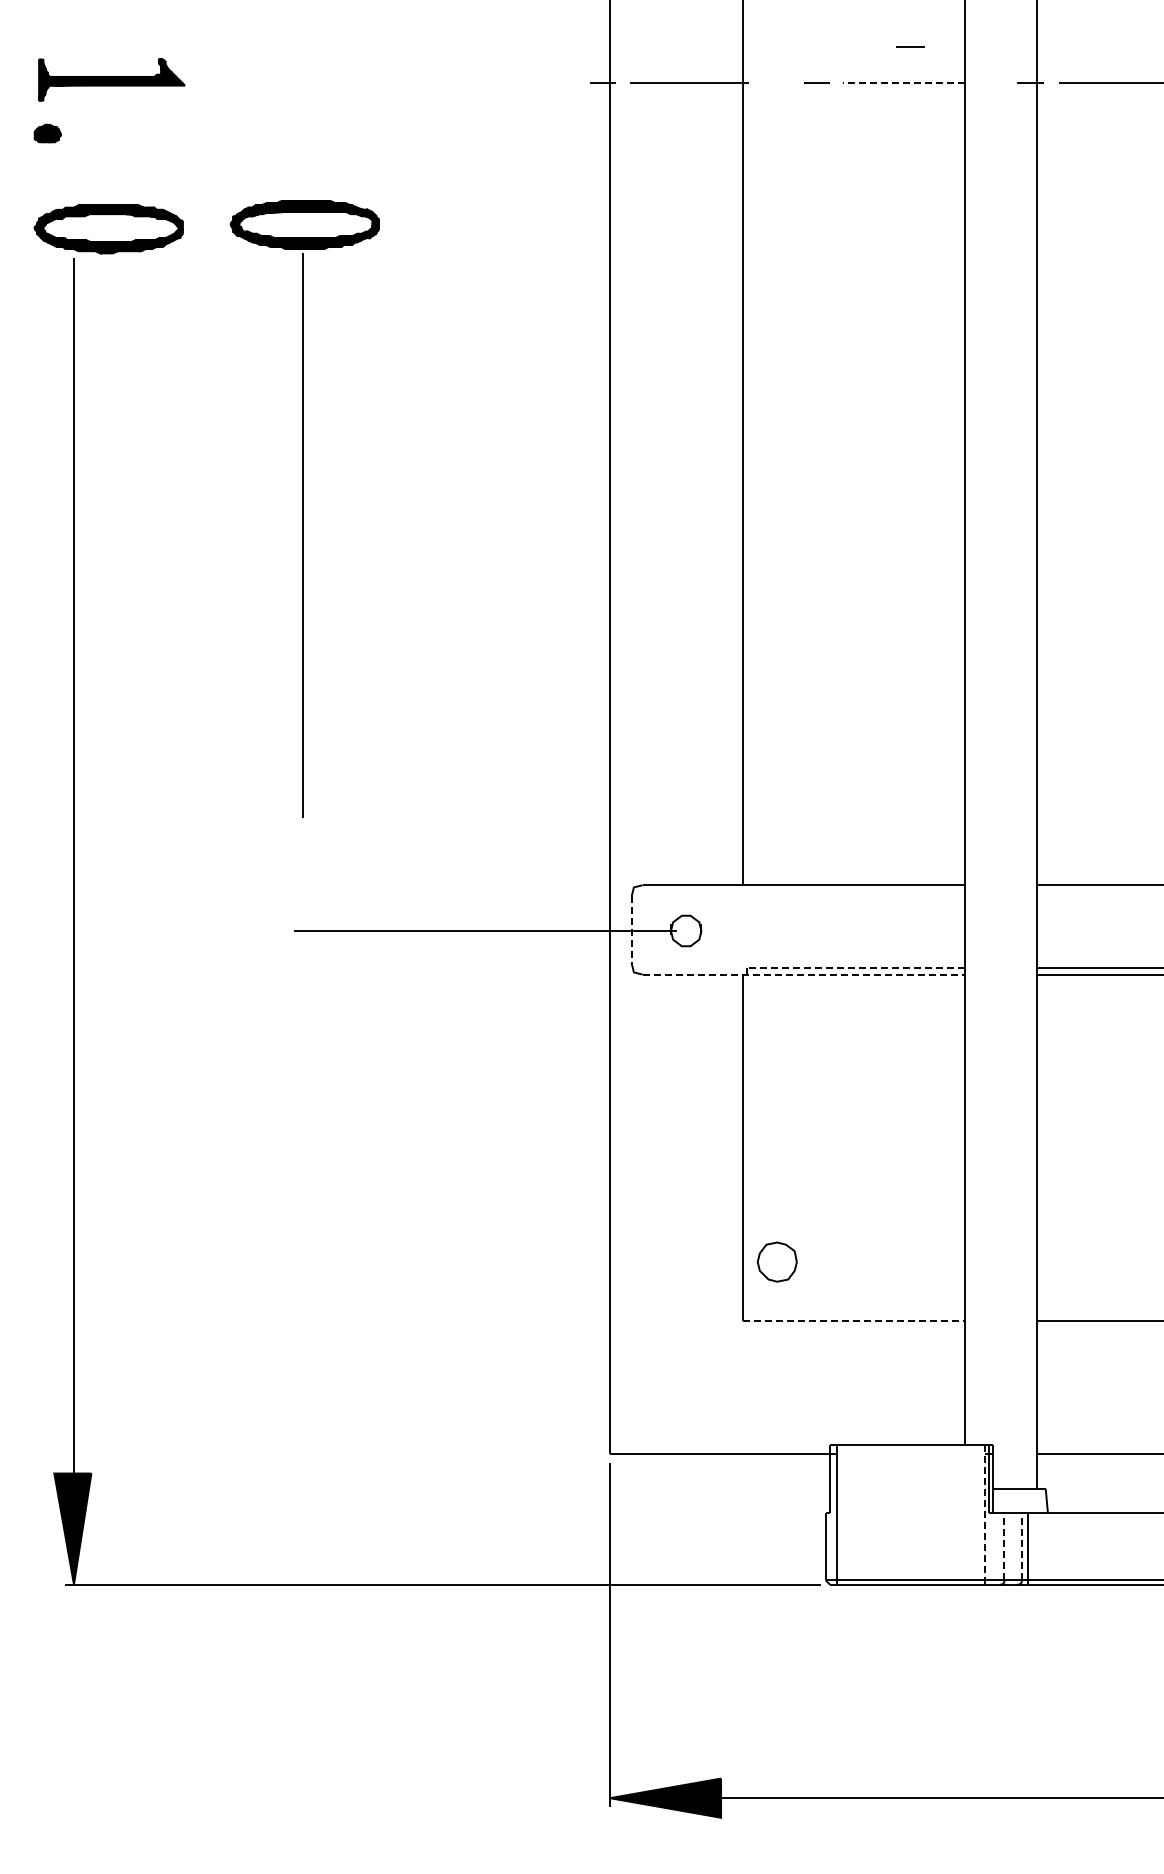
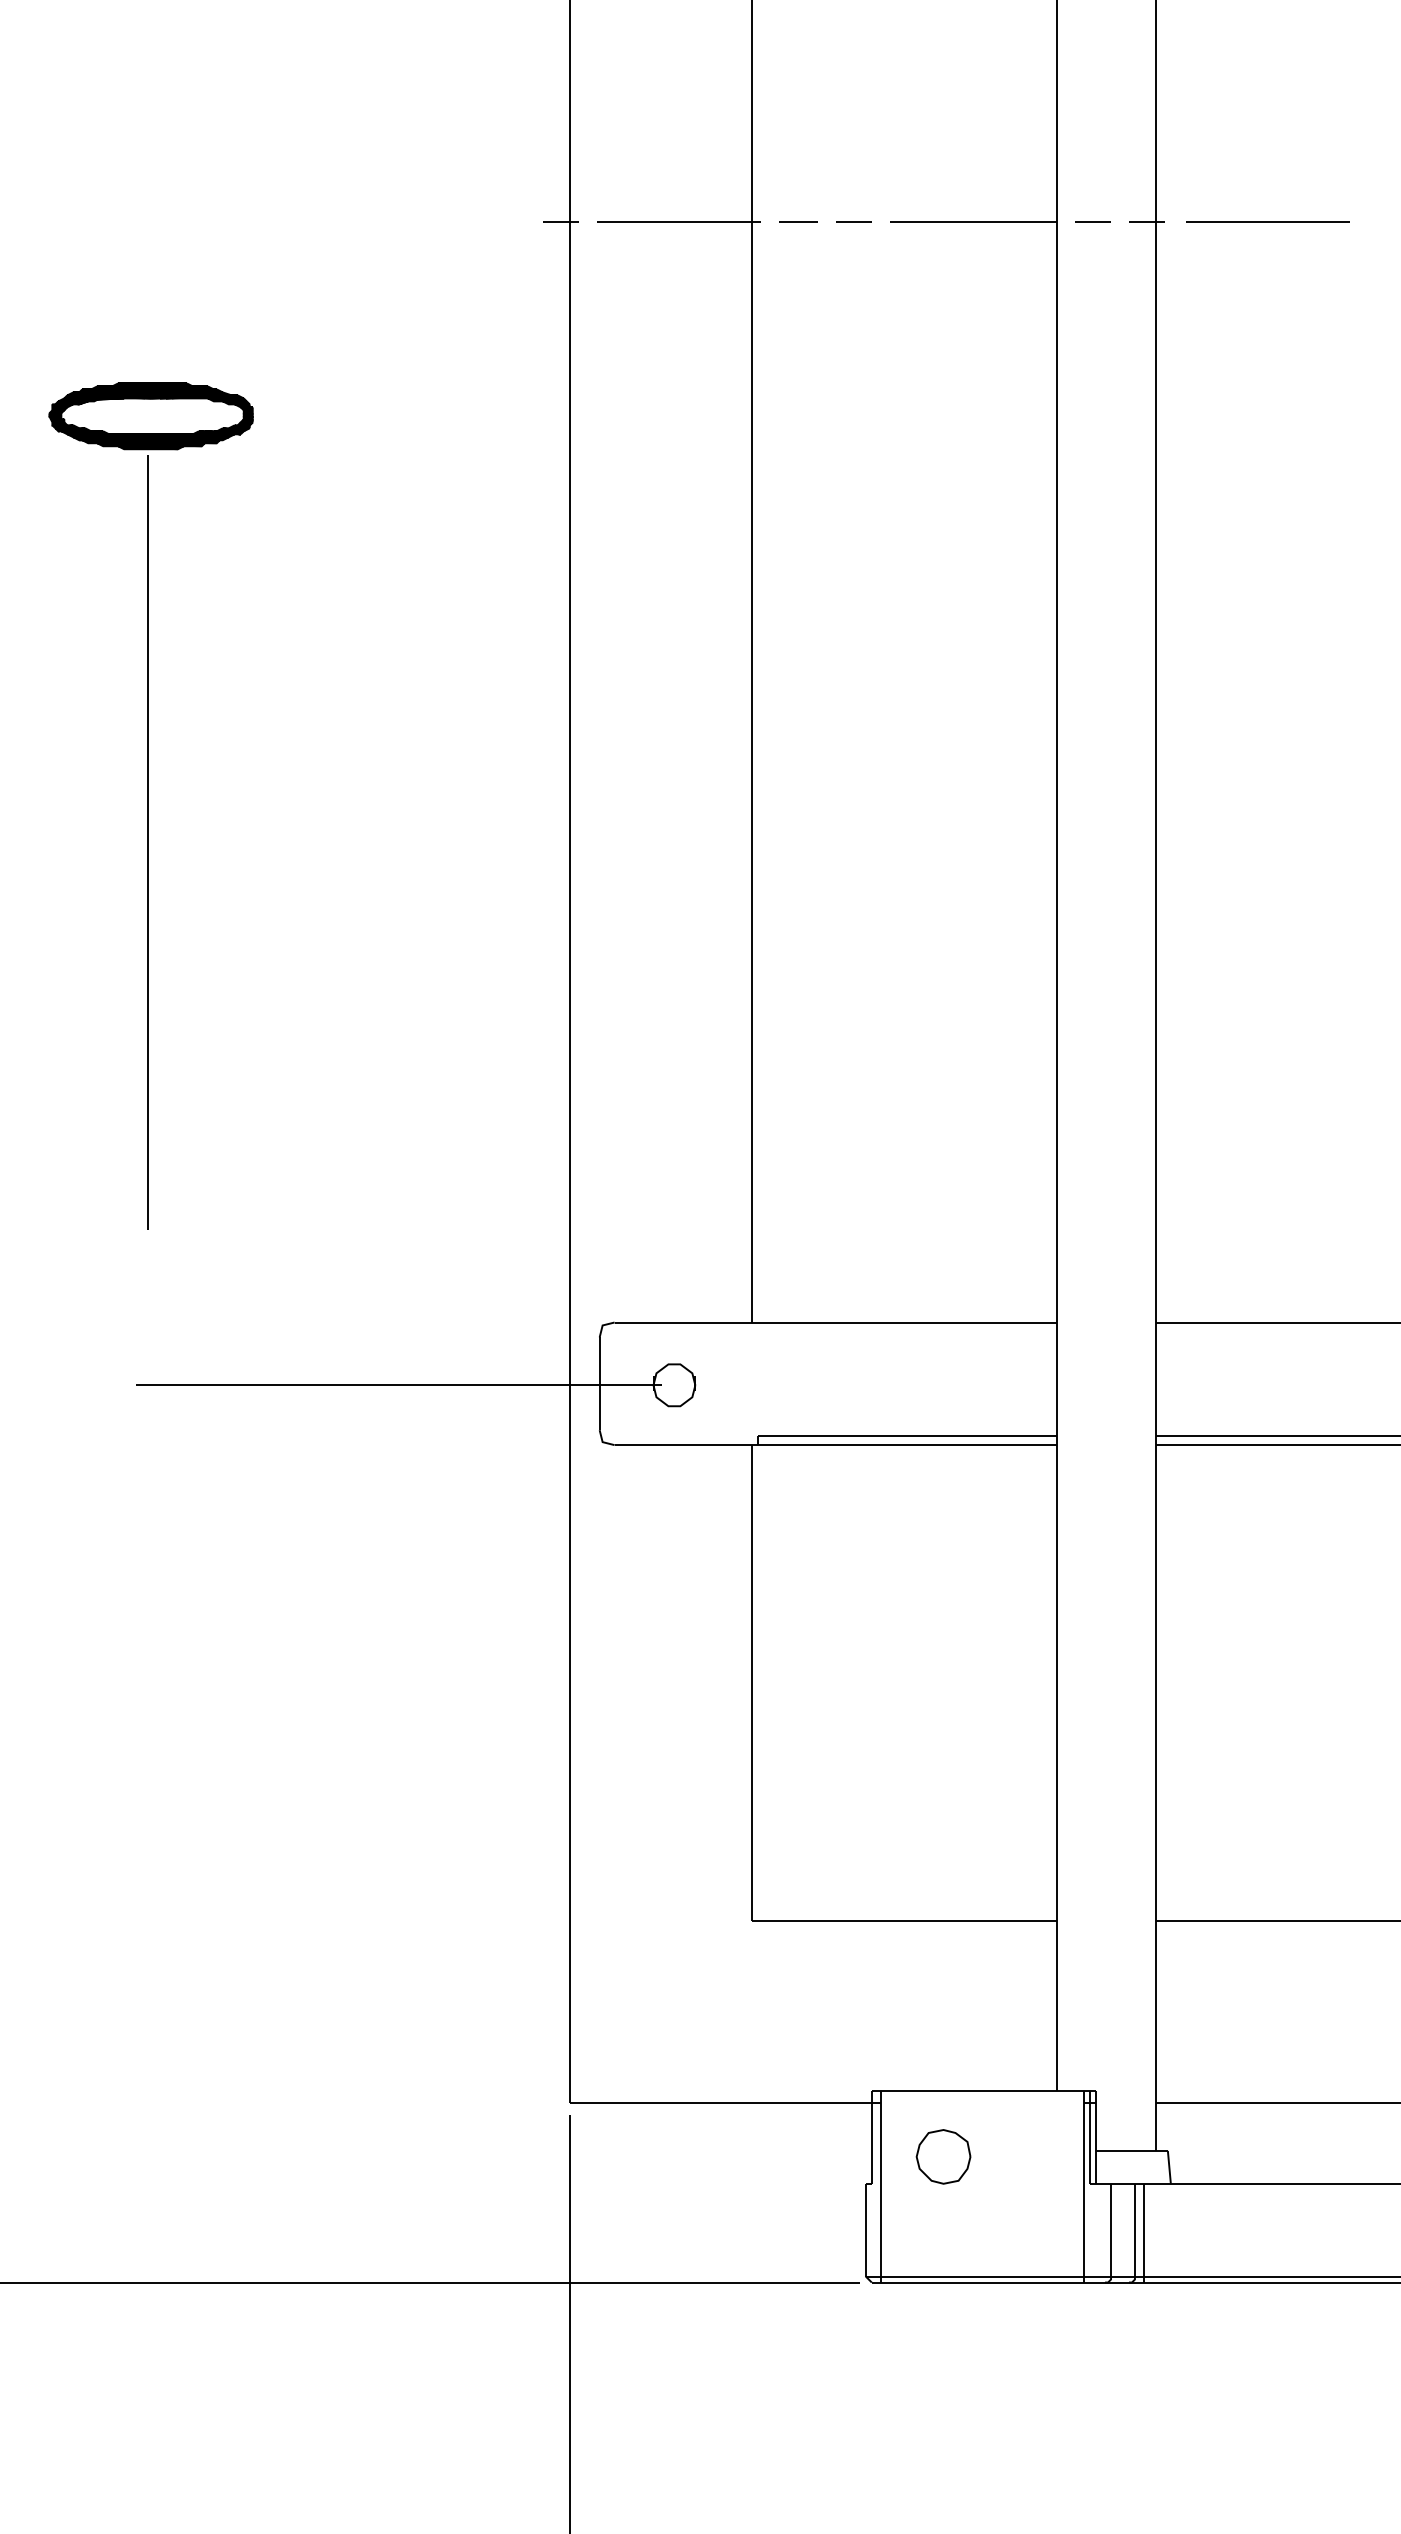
line: (910, 46) -> (798, 220), moved
line: (990, 82) -> (1092, 220), added
line: (903, 83) -> (972, 222), dashed -> solid
line: (631, 929) -> (599, 1383), dashed -> solid
line: (856, 968) -> (908, 1436), dashed -> solid
line: (804, 974) -> (836, 1445), dashed -> solid
part: (776, 1261) -> (942, 2156), moved
line: (854, 1321) -> (905, 1921), dashed -> solid
line: (984, 1514) -> (1083, 2186), dashed -> solid
line: (1004, 1546) -> (1111, 2230), dashed -> solid
line: (1021, 1546) -> (1134, 2230), dashed -> solid

